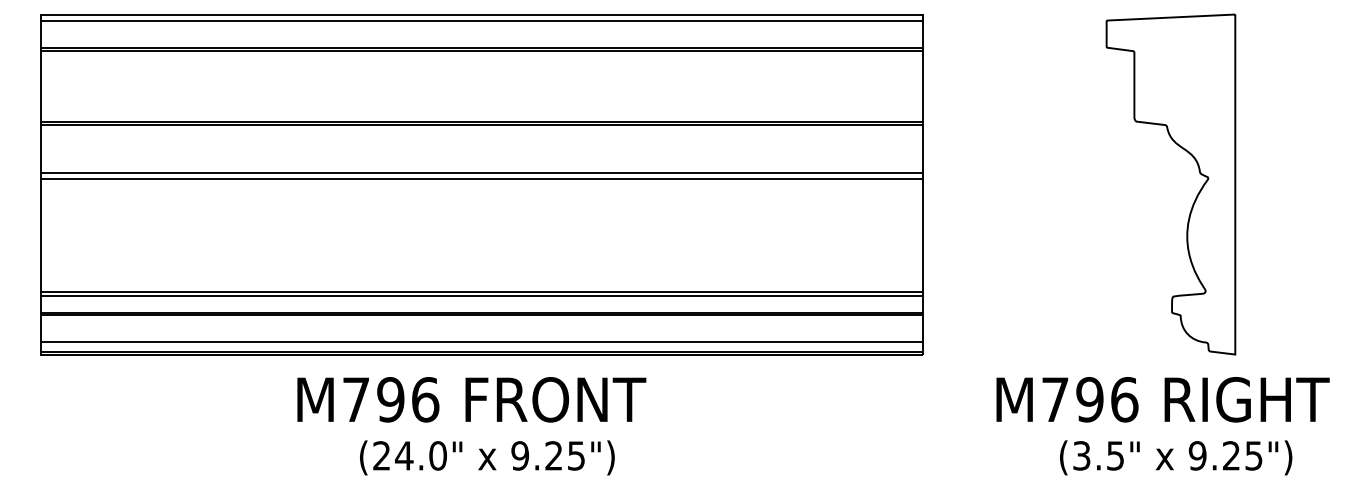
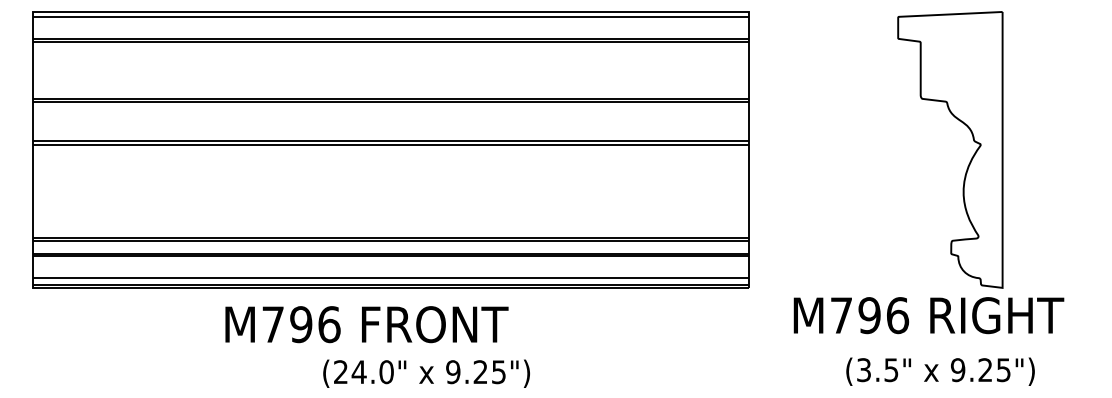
text: (471, 399) -> (366, 324), moved
text: (1162, 399) -> (928, 315), moved
text: (487, 457) -> (426, 373), moved
text: (1176, 457) -> (940, 371), moved

